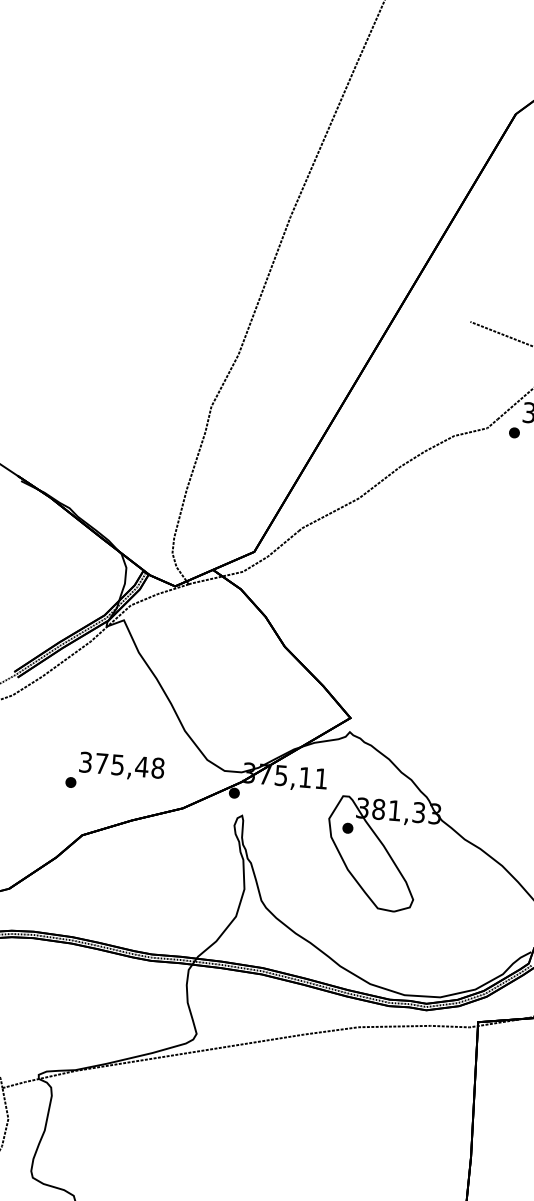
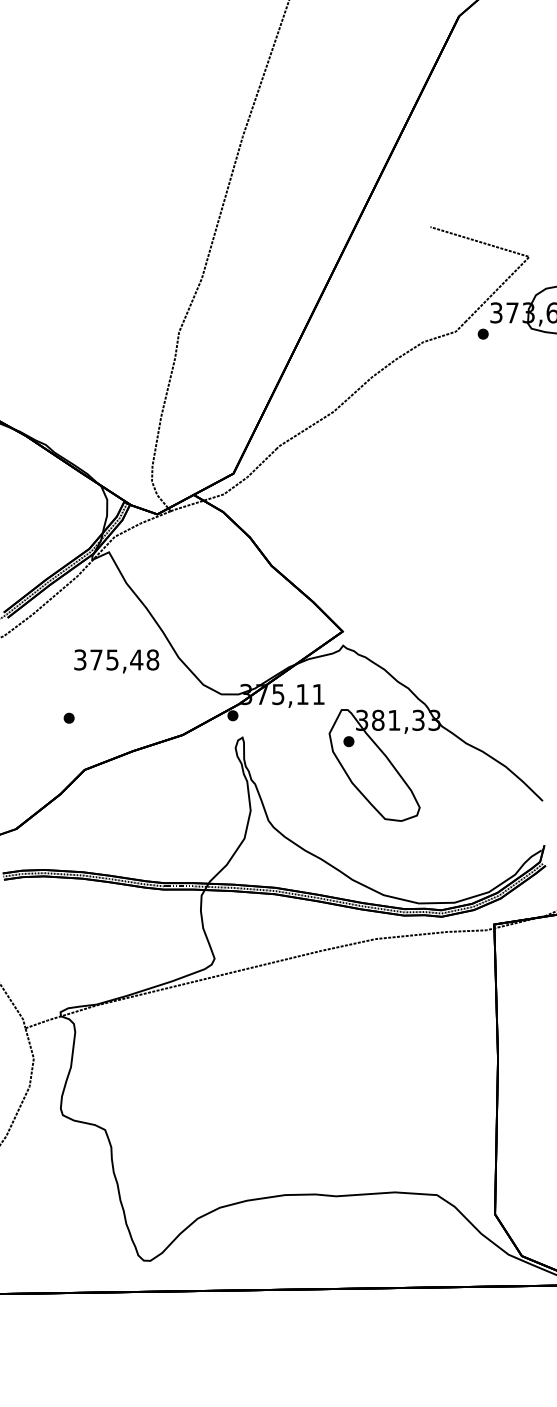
text: (121, 766) -> (116, 661), moved

